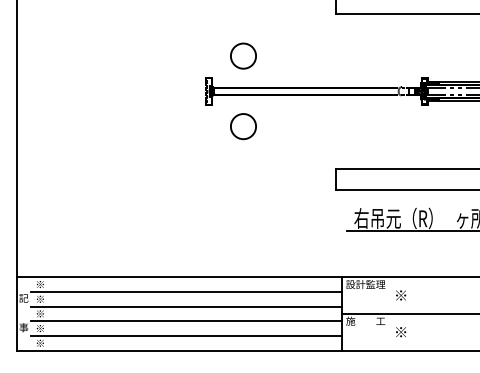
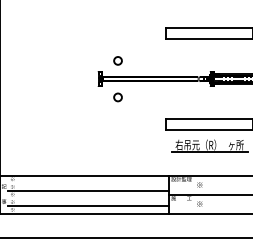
circle: (242, 55) -> (117, 60), size x0.6
circle: (242, 126) -> (117, 97), size x0.6
line: (184, 292) -> (87, 183), removed
line: (184, 321) -> (87, 198), removed

